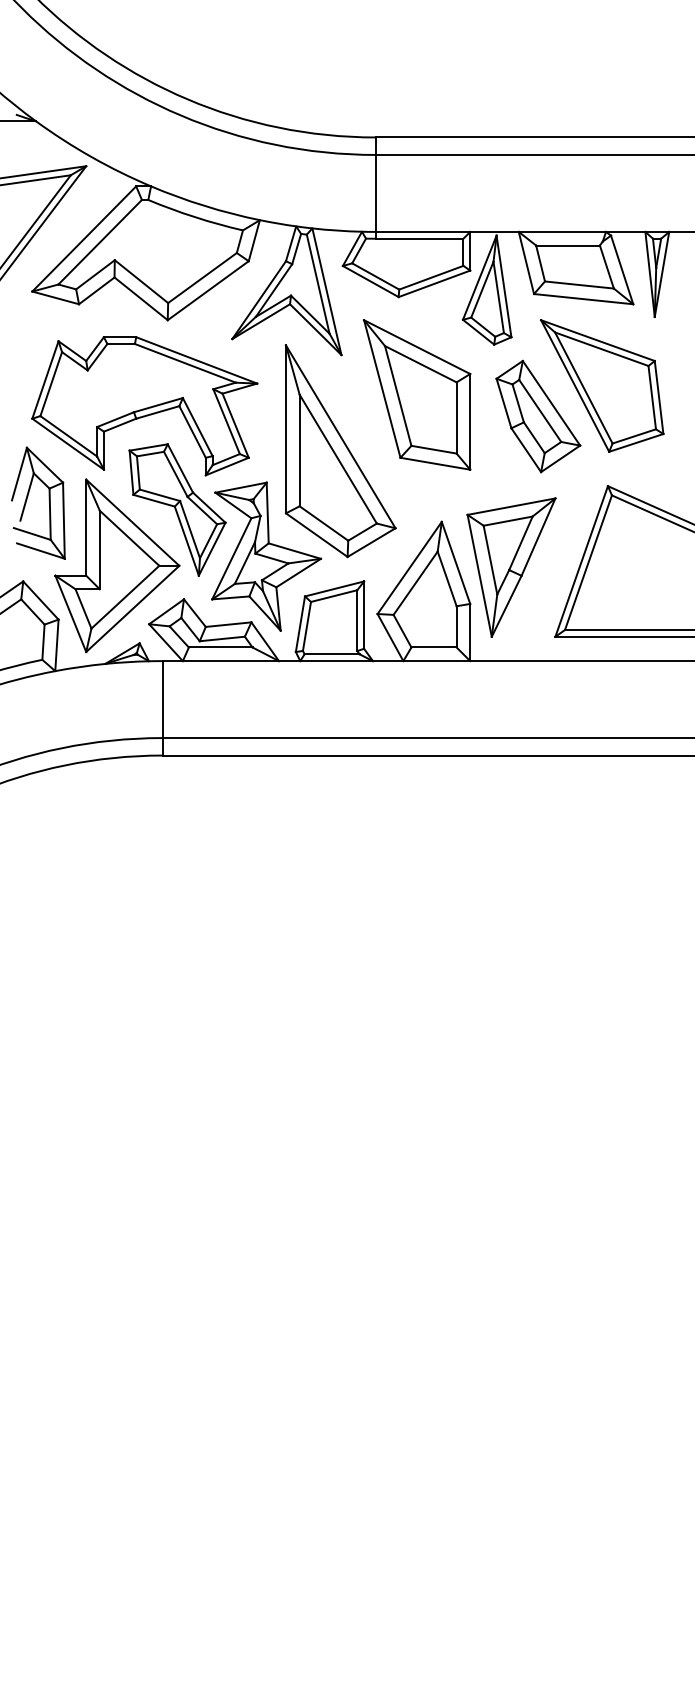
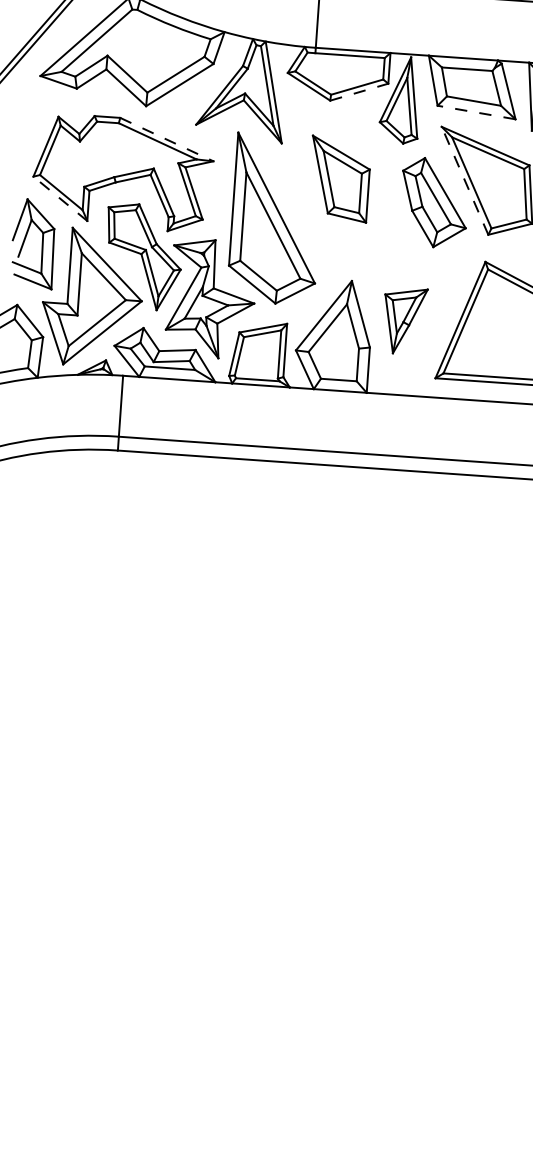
line: (434, 283) -> (359, 91), solid -> dashed
line: (583, 299) -> (476, 112), solid -> dashed
line: (196, 360) -> (166, 139), solid -> dashed
line: (574, 385) -> (464, 180), solid -> dashed
part: (417, 394) -> (339, 178), size x0.7
line: (68, 444) -> (60, 199), solid -> dashed
part: (511, 567) -> (404, 320), size x0.6

